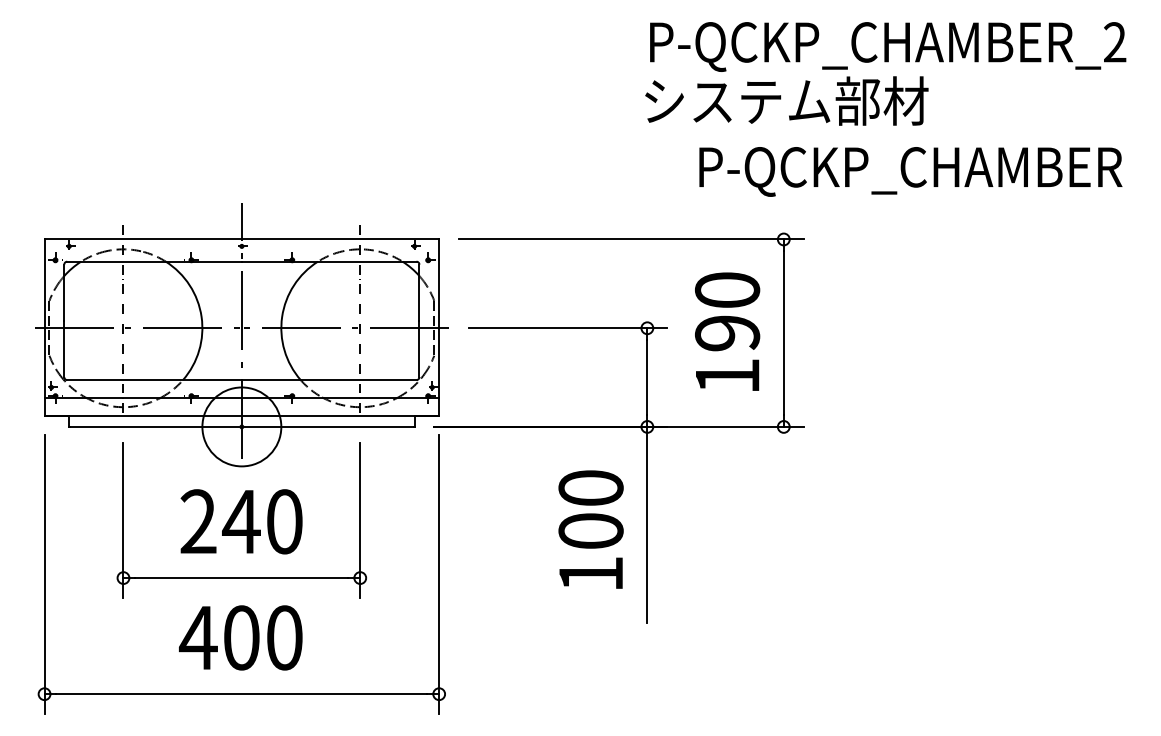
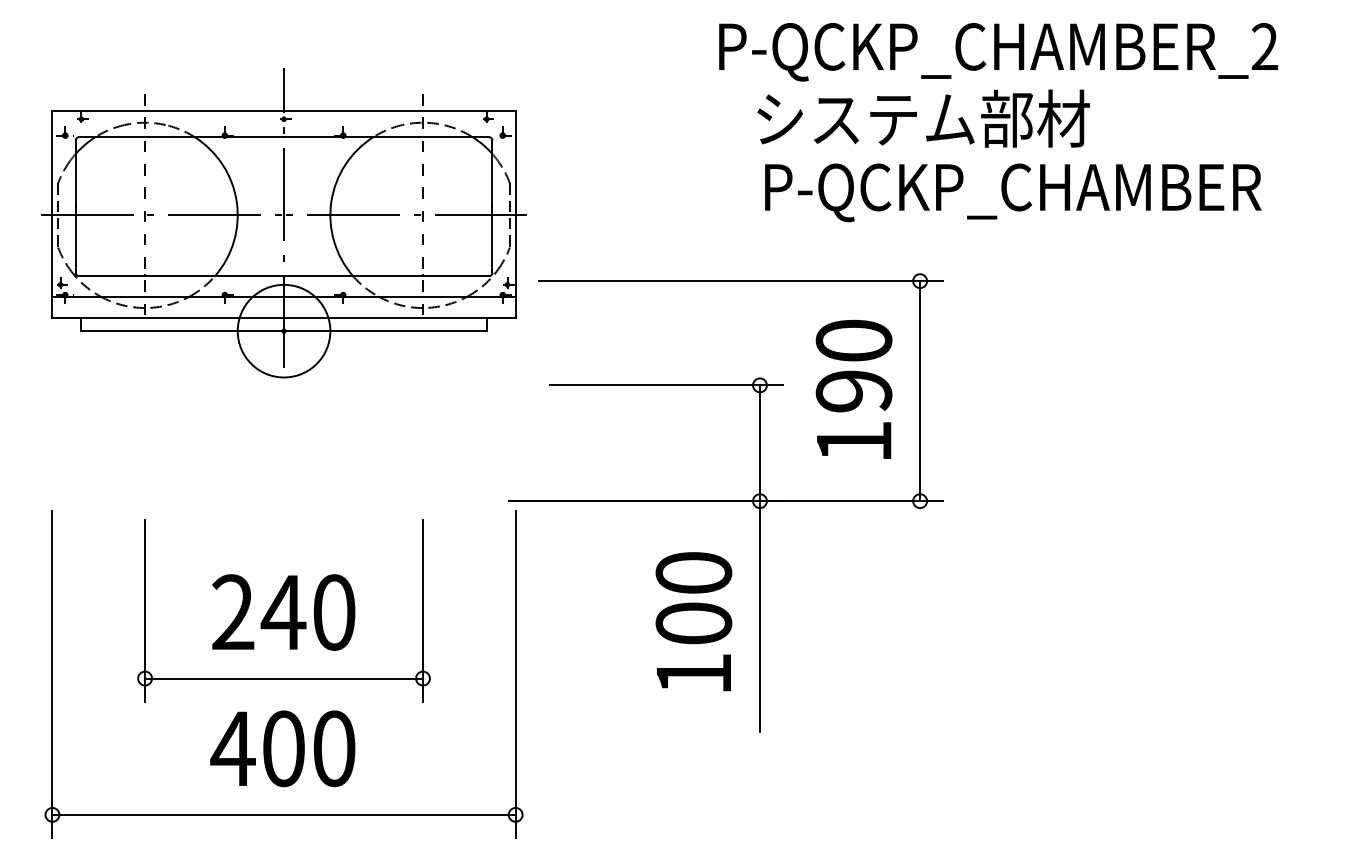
text: (888, 47) -> (998, 52), moved
text: (911, 171) -> (1013, 192), moved
part: (241, 335) -> (283, 223), moved

